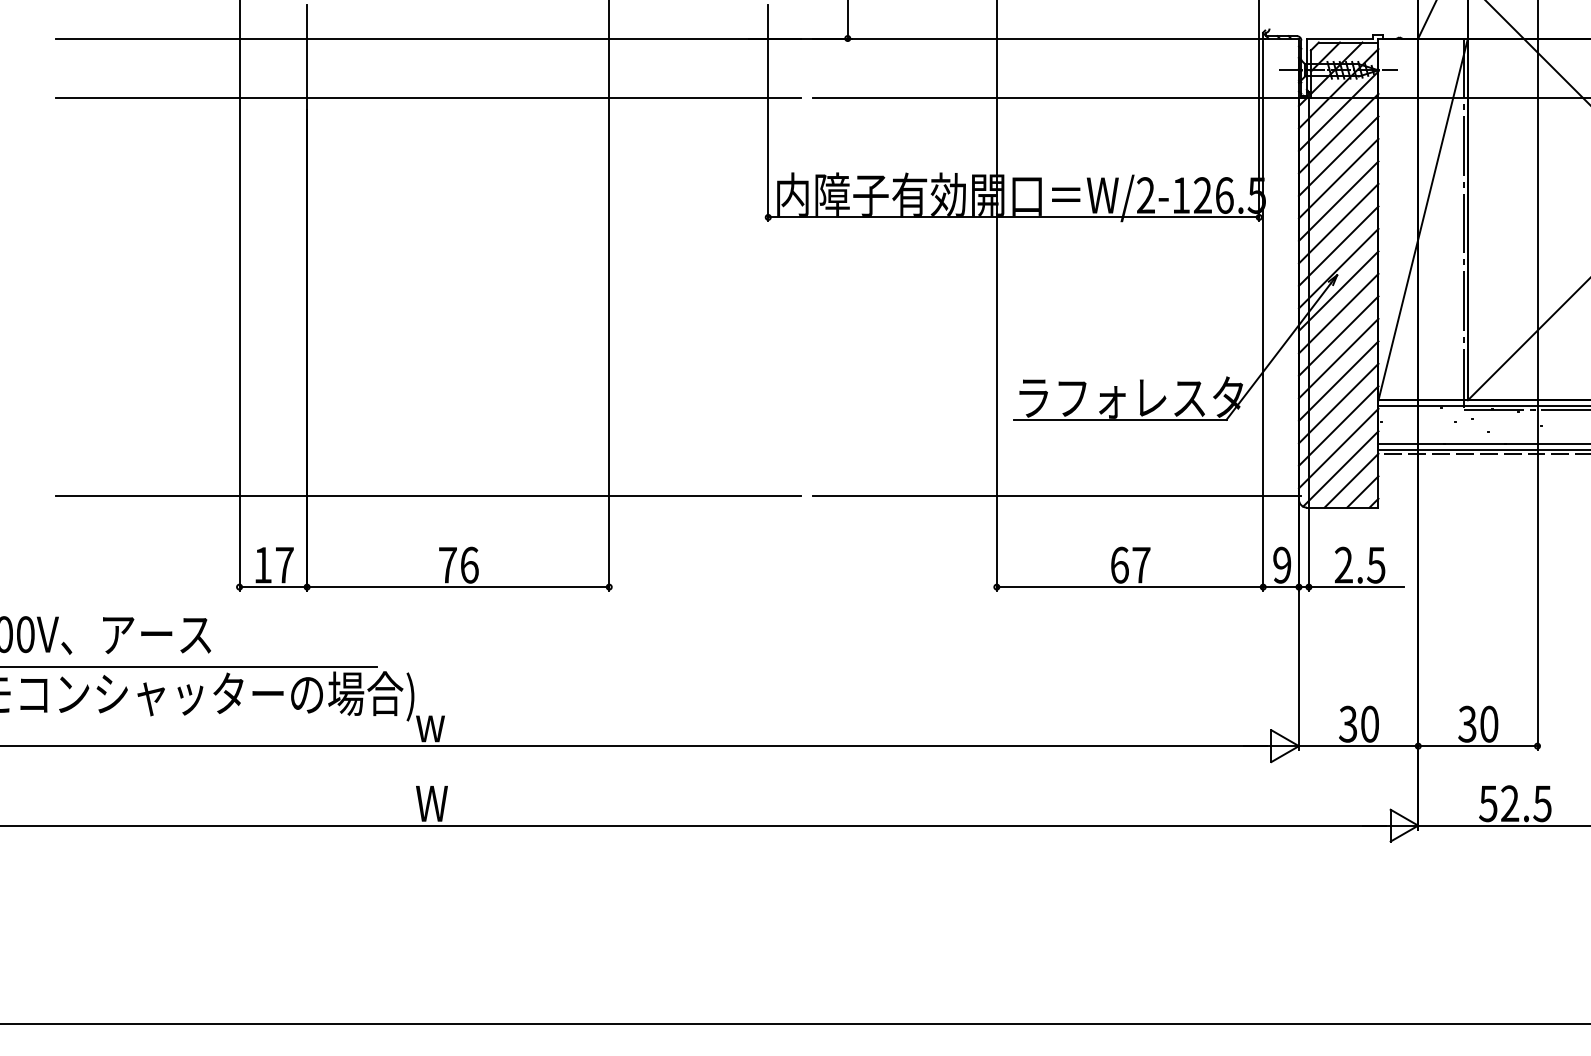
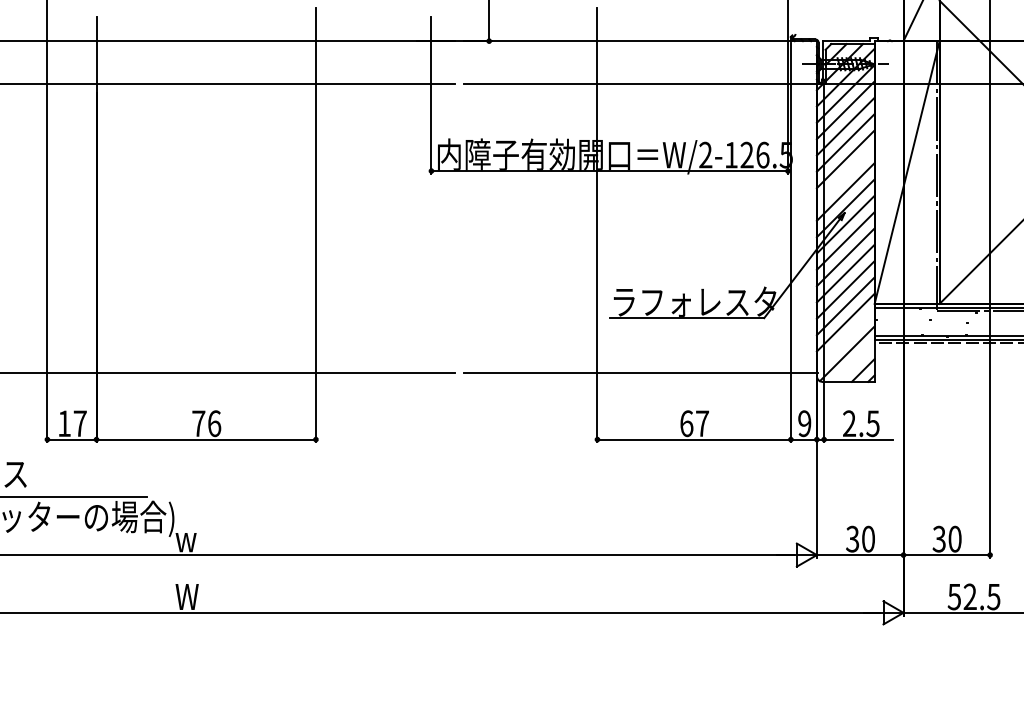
line: (1338, 223) -> (845, 175), removed
line: (1338, 448) -> (845, 338), removed
line: (1351, 480) -> (855, 362), removed

